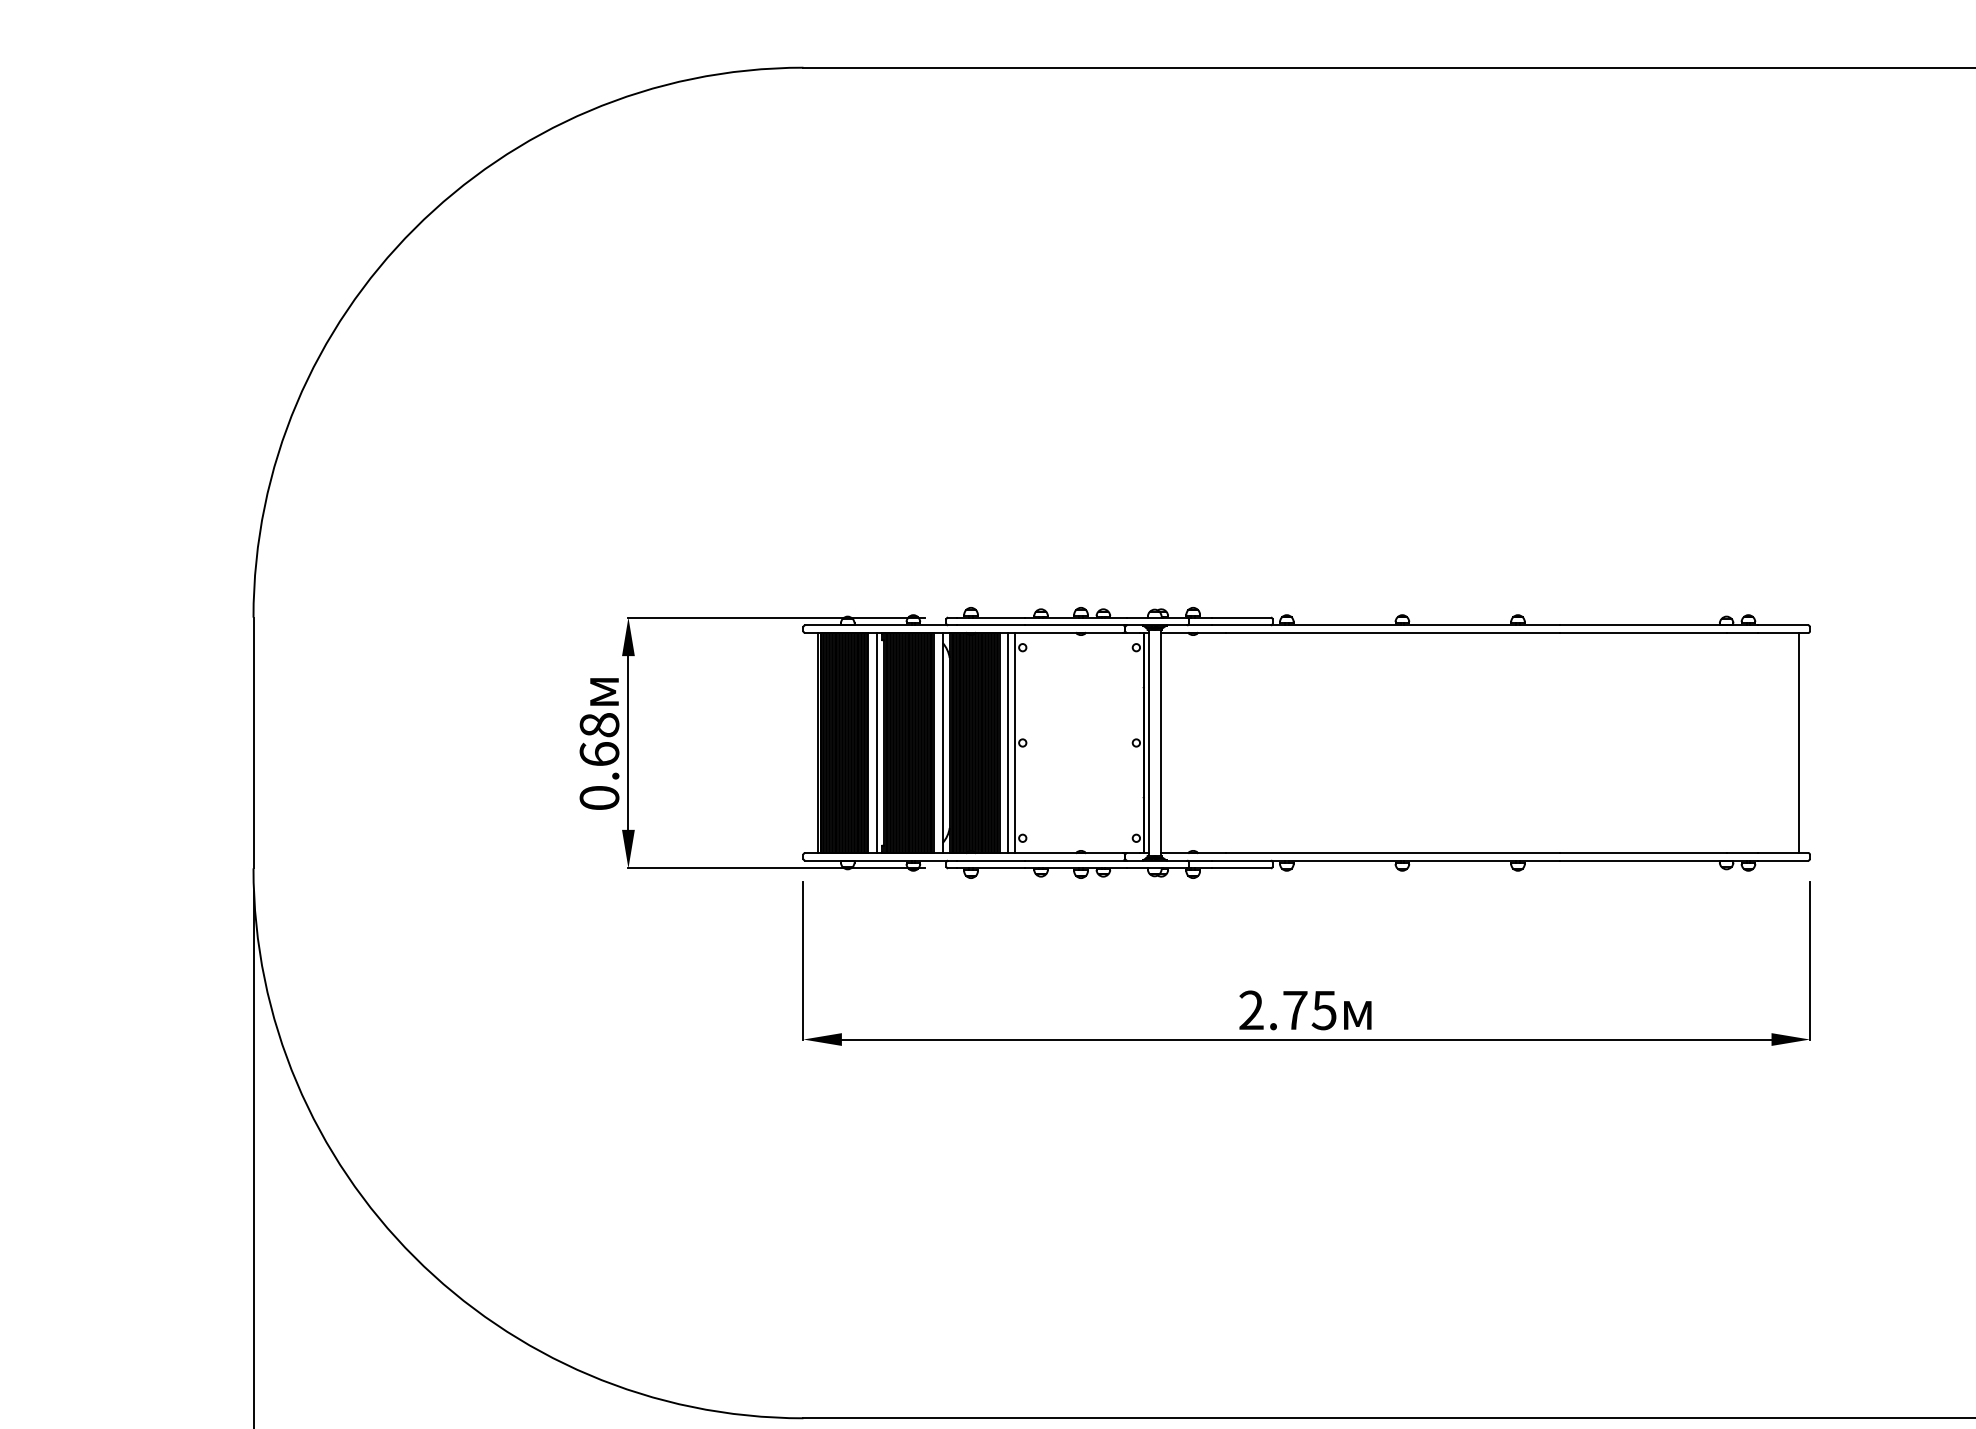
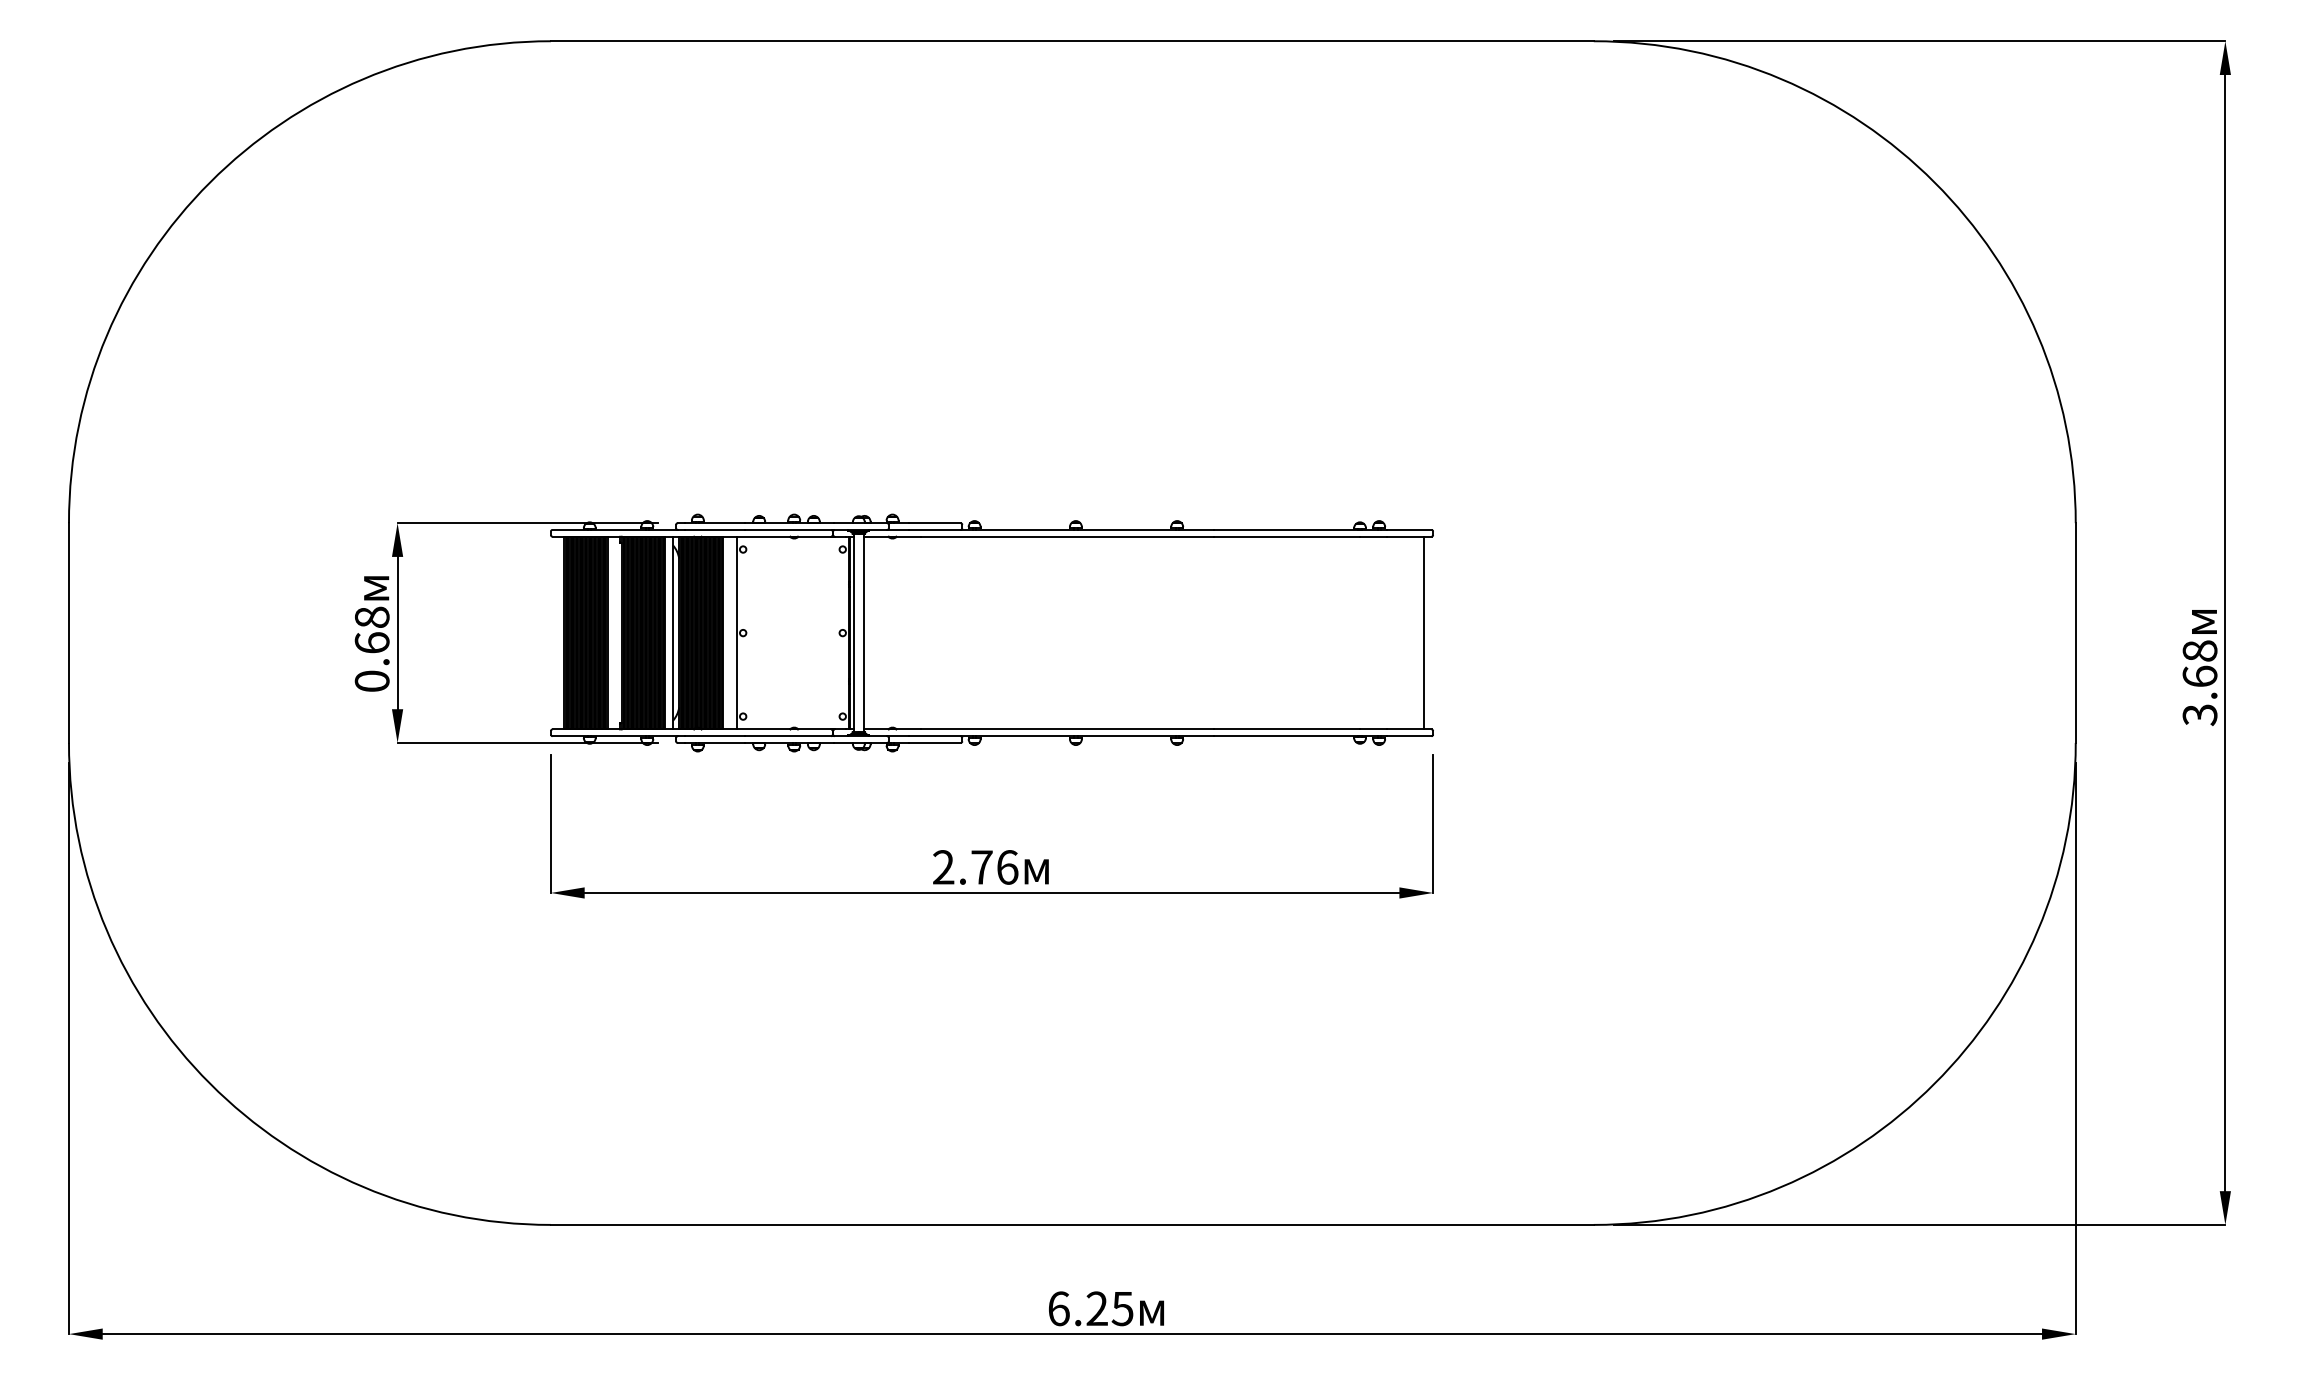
line: (877, 742) -> (615, 632), removed
line: (1008, 742) -> (730, 632), removed
text: (1324, 1010) -> (1007, 867), 2.75 -> 2.76

